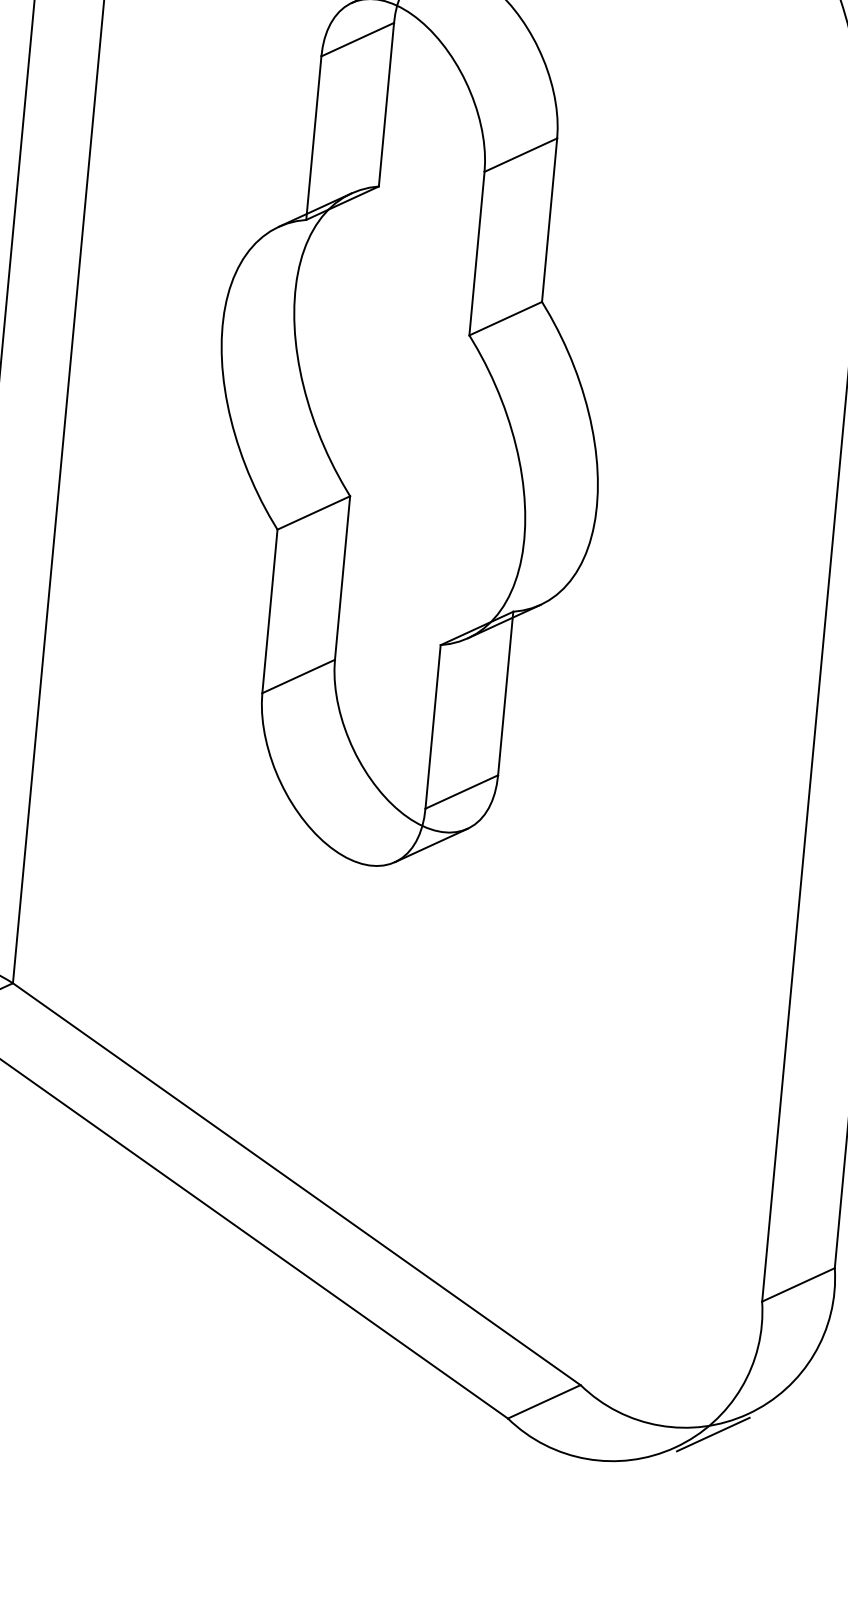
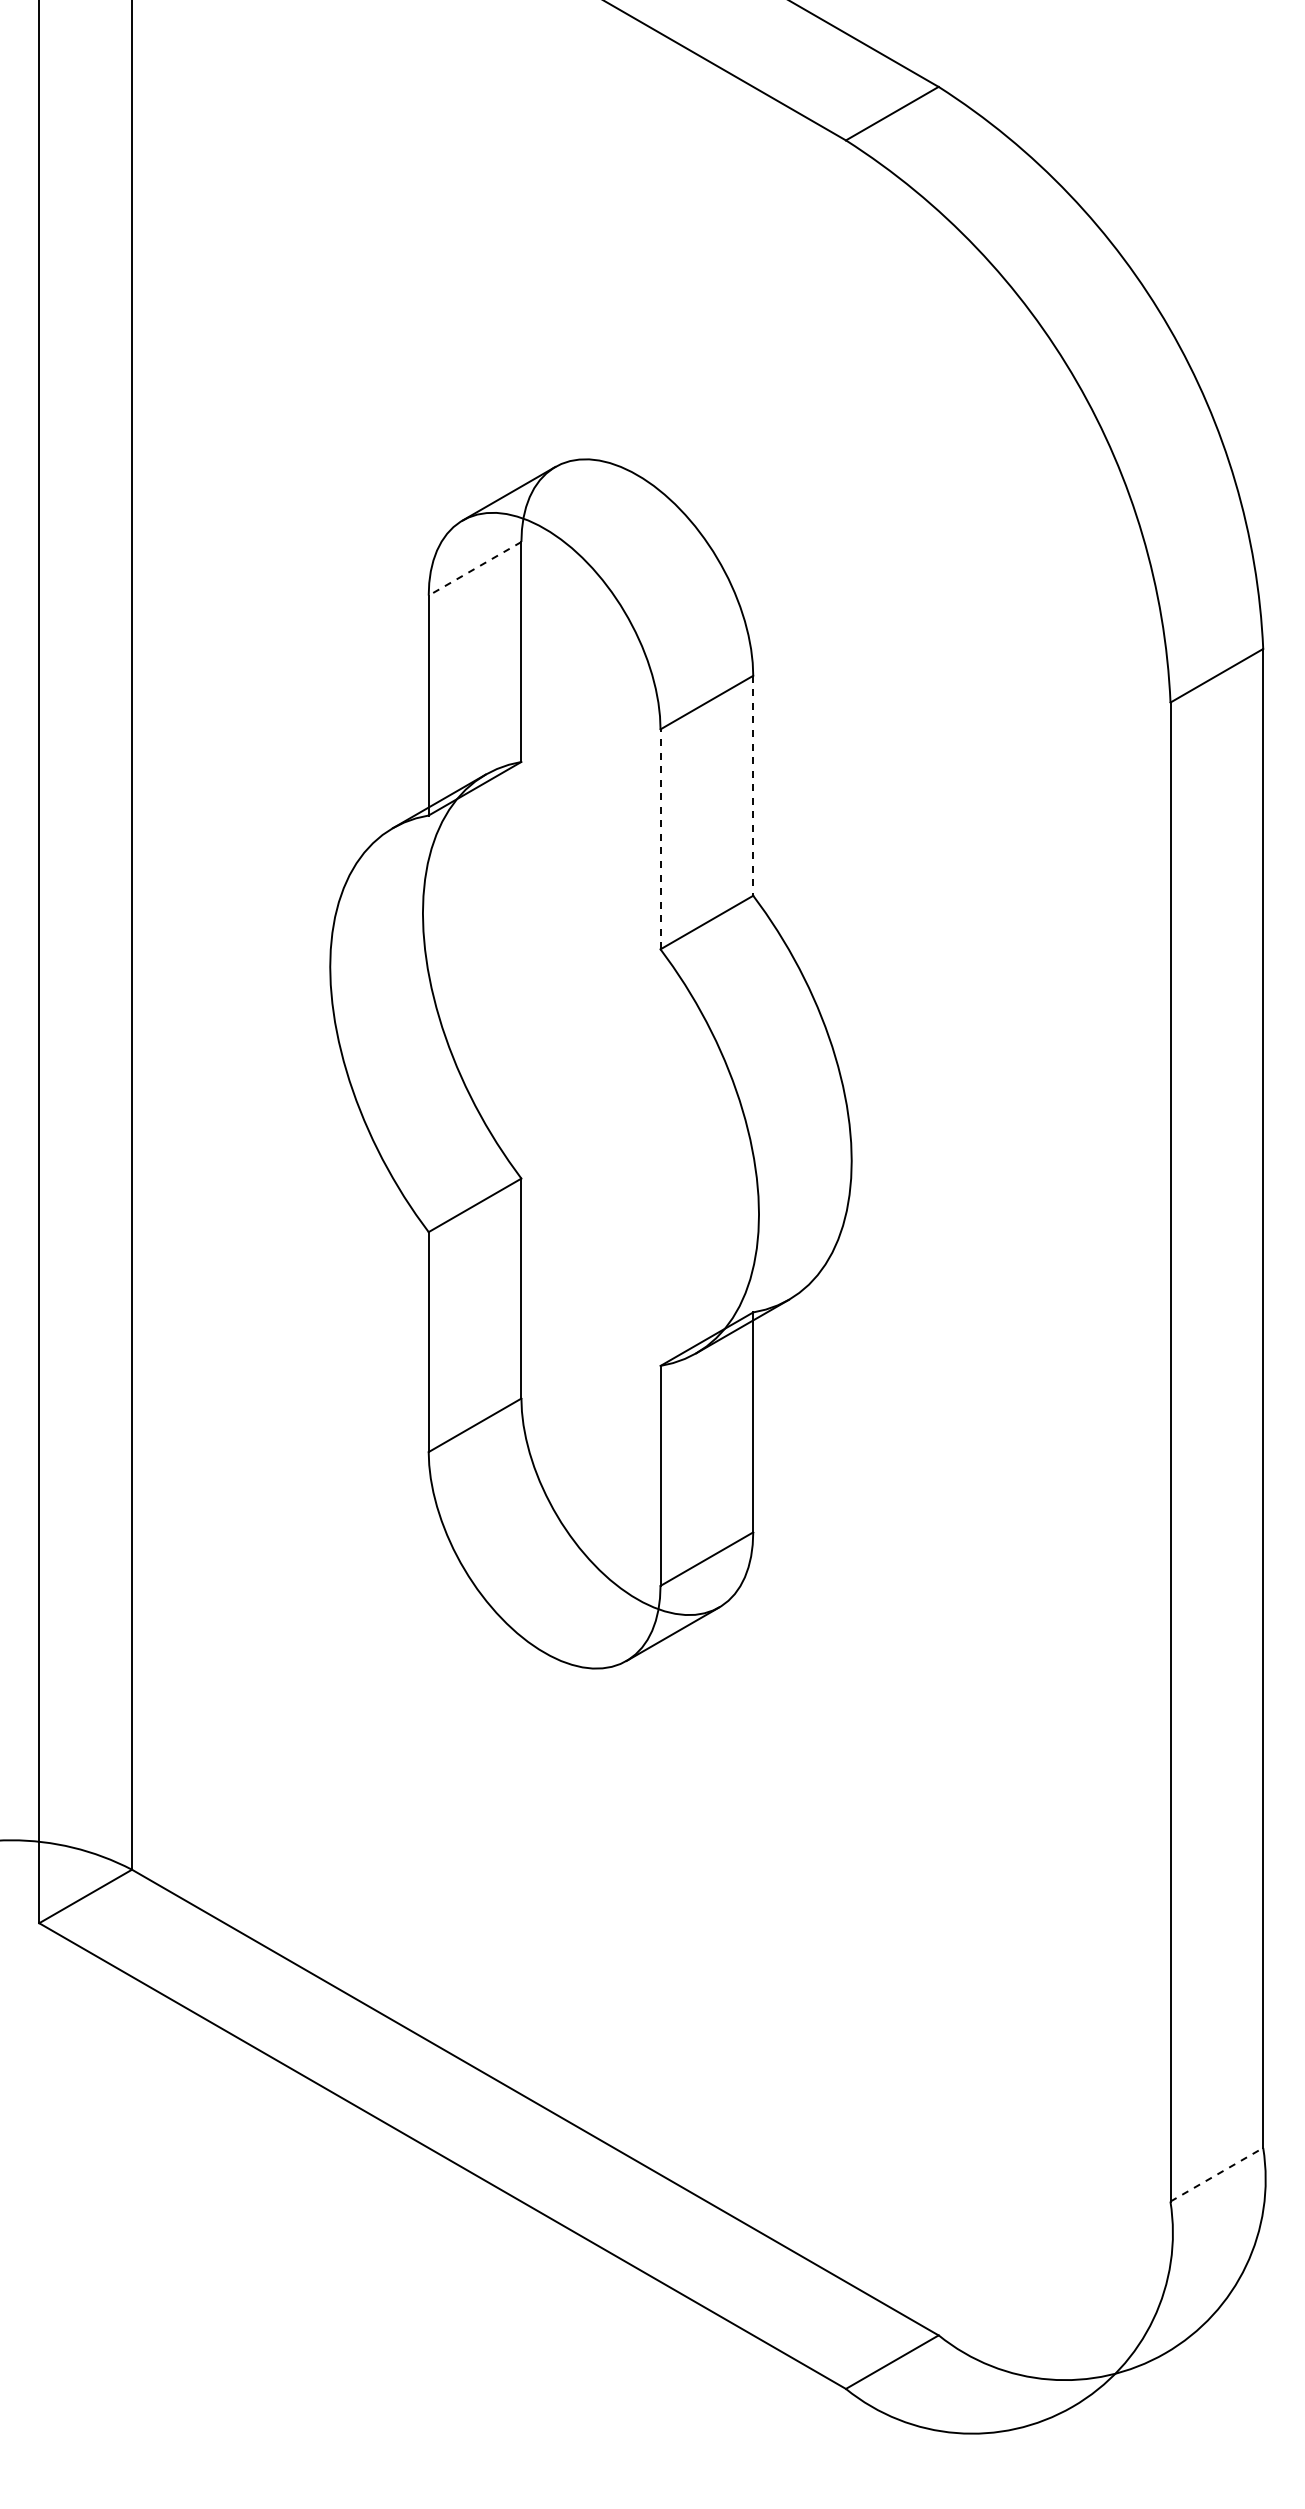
line: (358, 39) -> (475, 568), solid -> dashed
line: (549, 220) -> (753, 785), solid -> dashed
line: (476, 253) -> (660, 839), solid -> dashed
line: (798, 1284) -> (1216, 2174), solid -> dashed
line: (713, 1434) -> (1121, 2384), removed

